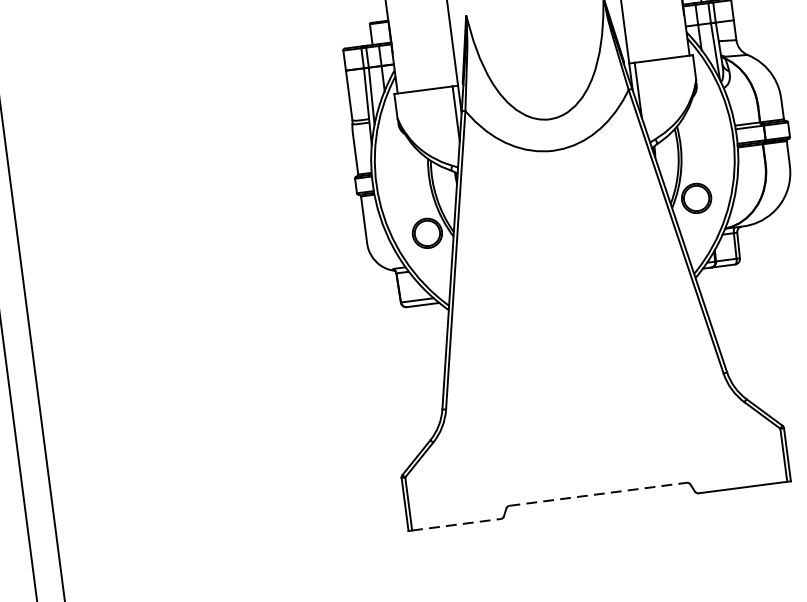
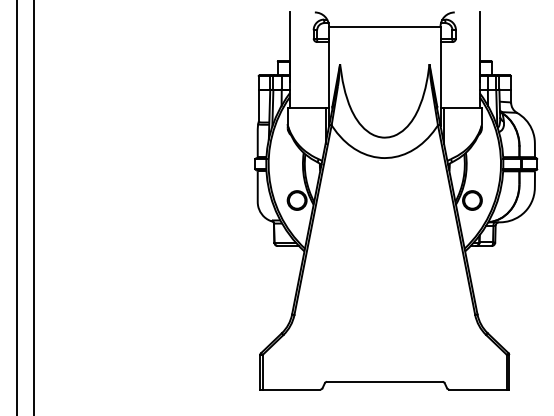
line: (597, 493) -> (384, 381), dashed -> solid
line: (456, 524) -> (291, 389), dashed -> solid

